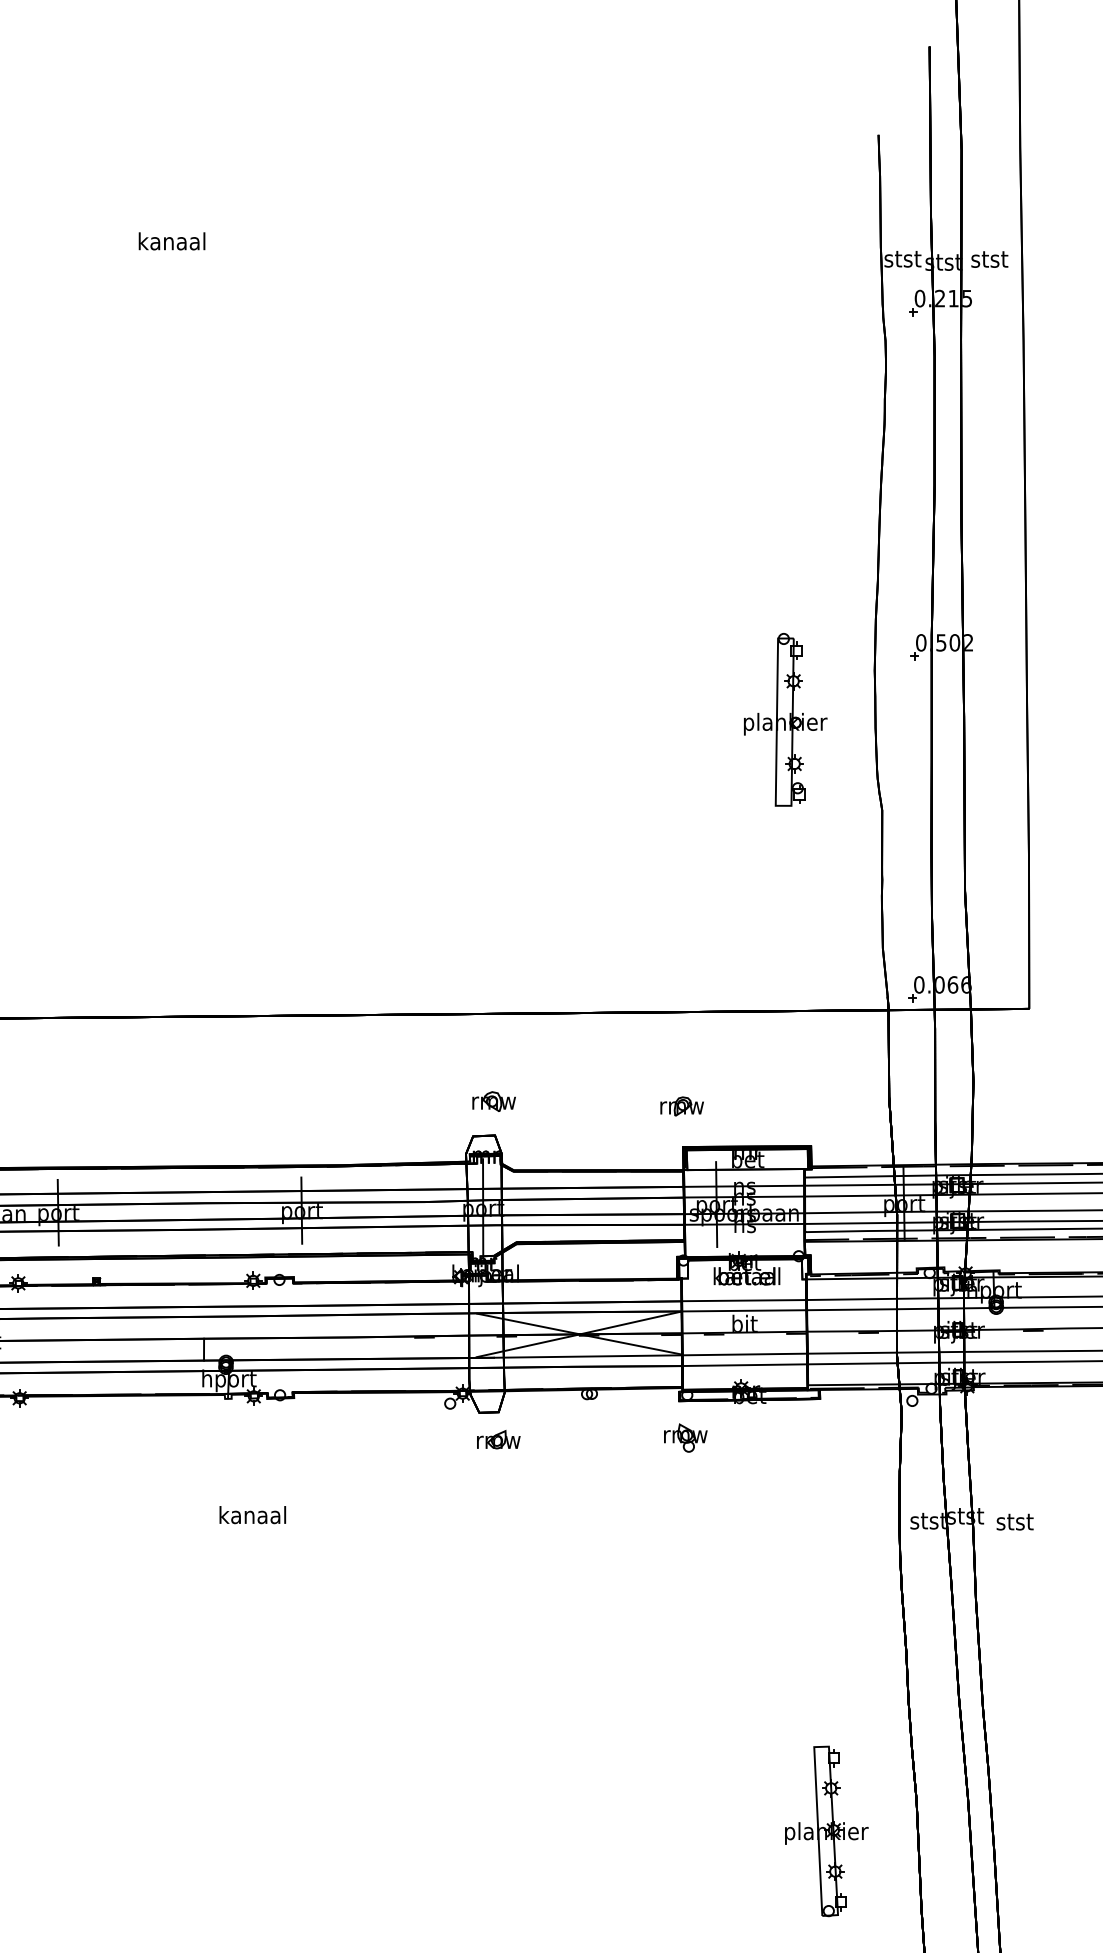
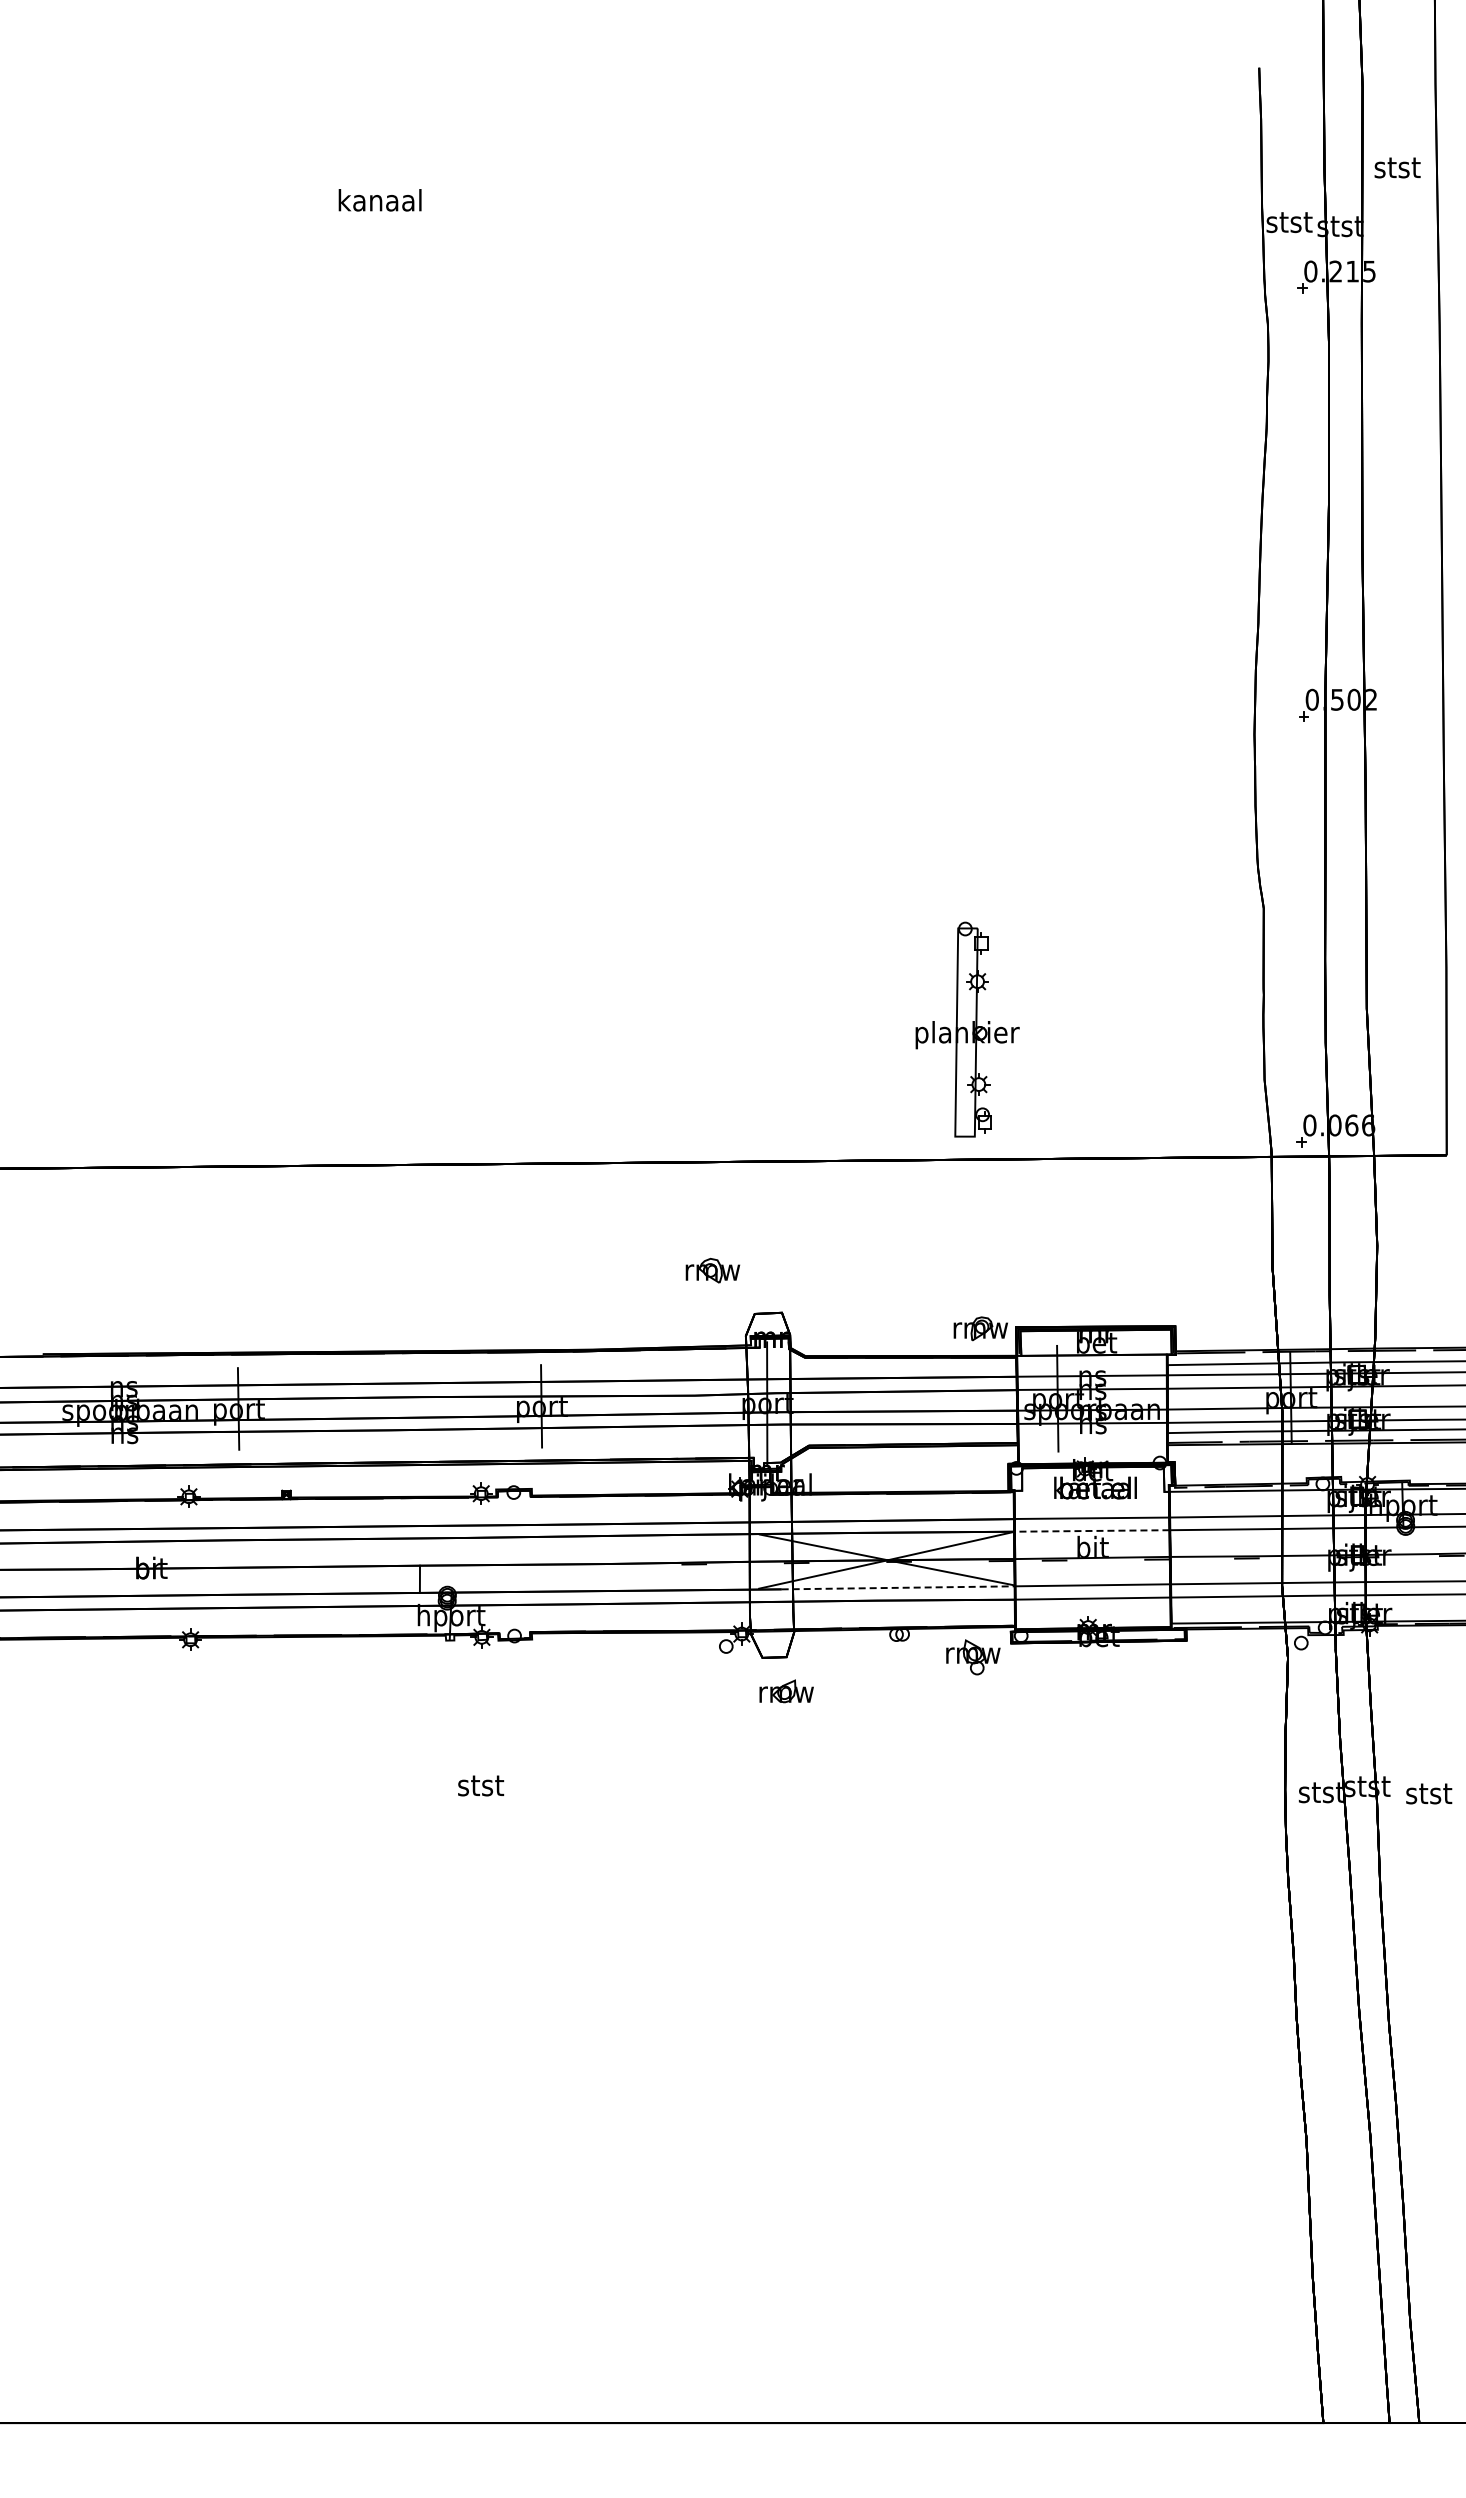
text: (989, 259) -> (1397, 167), moved
part: (785, 719) -> (967, 1029), moved
part: (493, 1101) -> (712, 1270), moved
part: (681, 1106) -> (980, 1328), moved
line: (743, 1310) -> (1091, 1530), solid -> dashed
line: (588, 1356) -> (898, 1587), solid -> dashed
part: (685, 1438) -> (973, 1657), moved
text: (252, 1514) -> (480, 1784), kanaal -> stst
part: (826, 1831) -> (1194, 2178), removed

